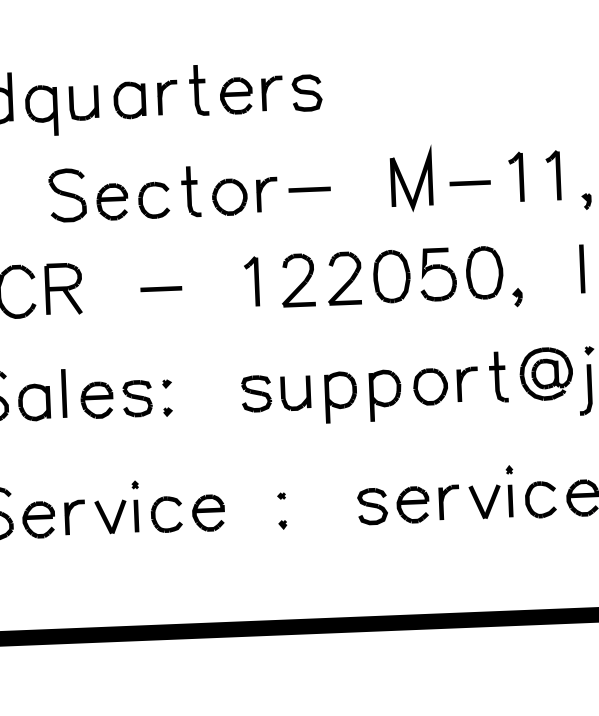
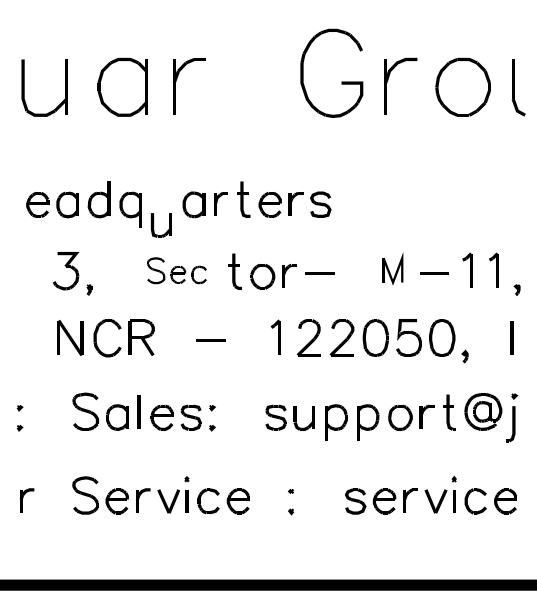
part: (82, 103) -> (160, 225), moved
part: (411, 178) -> (392, 268), size x0.7
part: (108, 193) -> (176, 270), size x0.7

